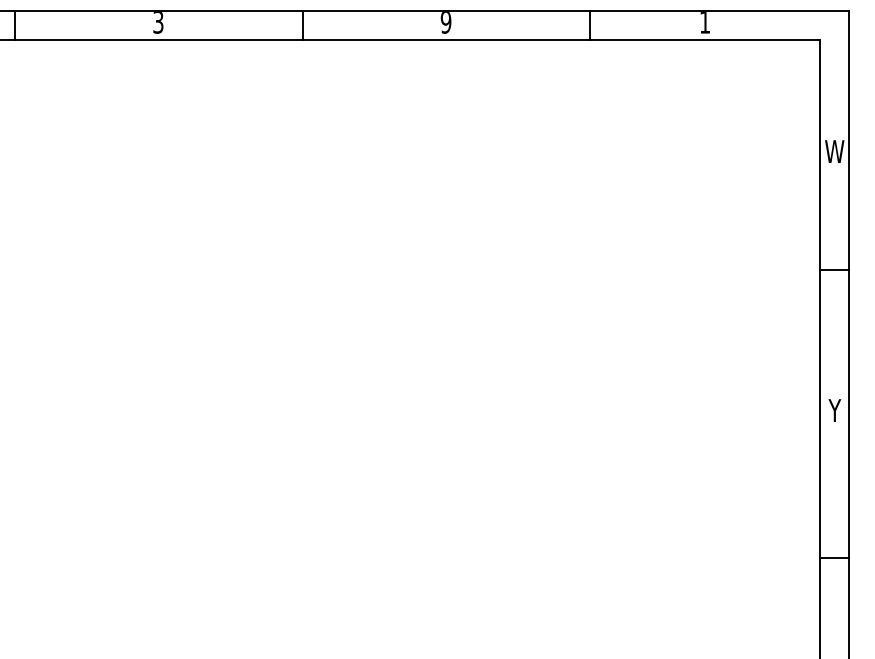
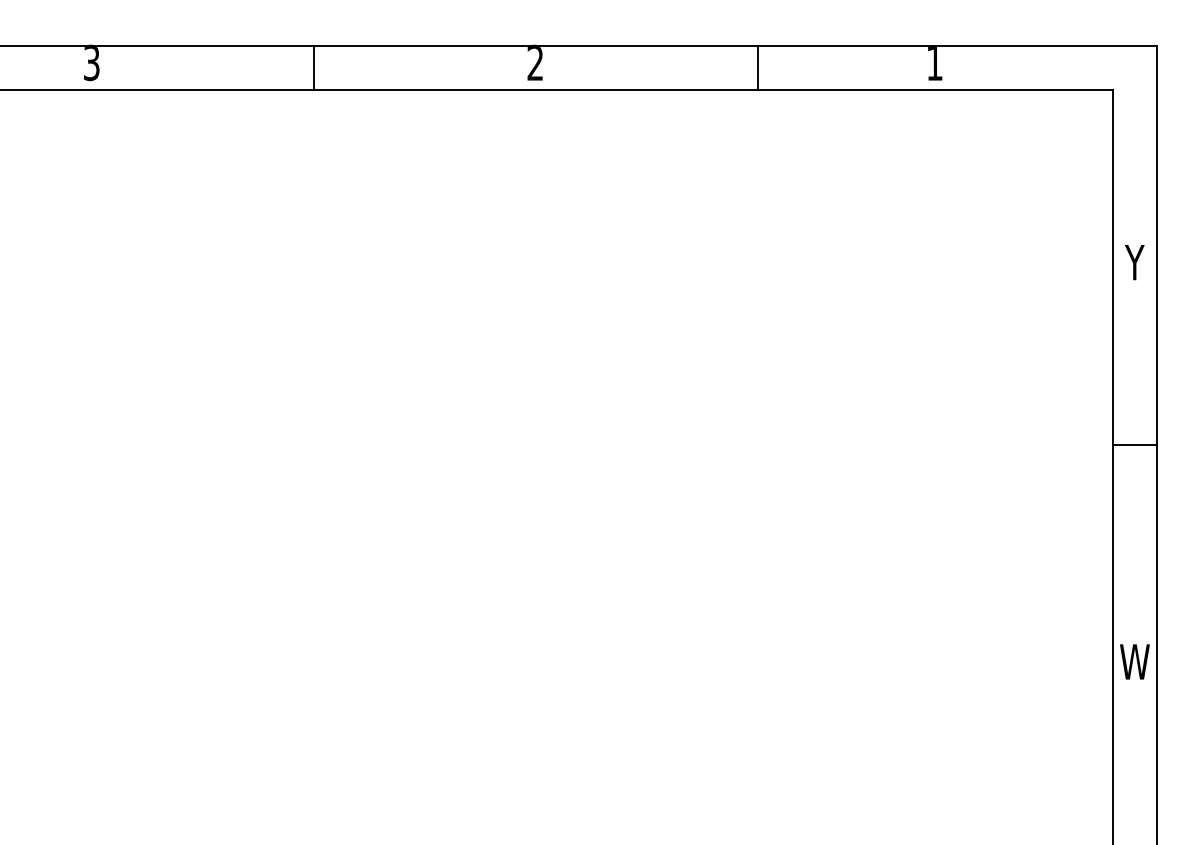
text: (445, 22) -> (534, 63), 9 -> 2
text: (834, 151) -> (1134, 262), W -> Y
text: (834, 410) -> (1134, 661), Y -> W

